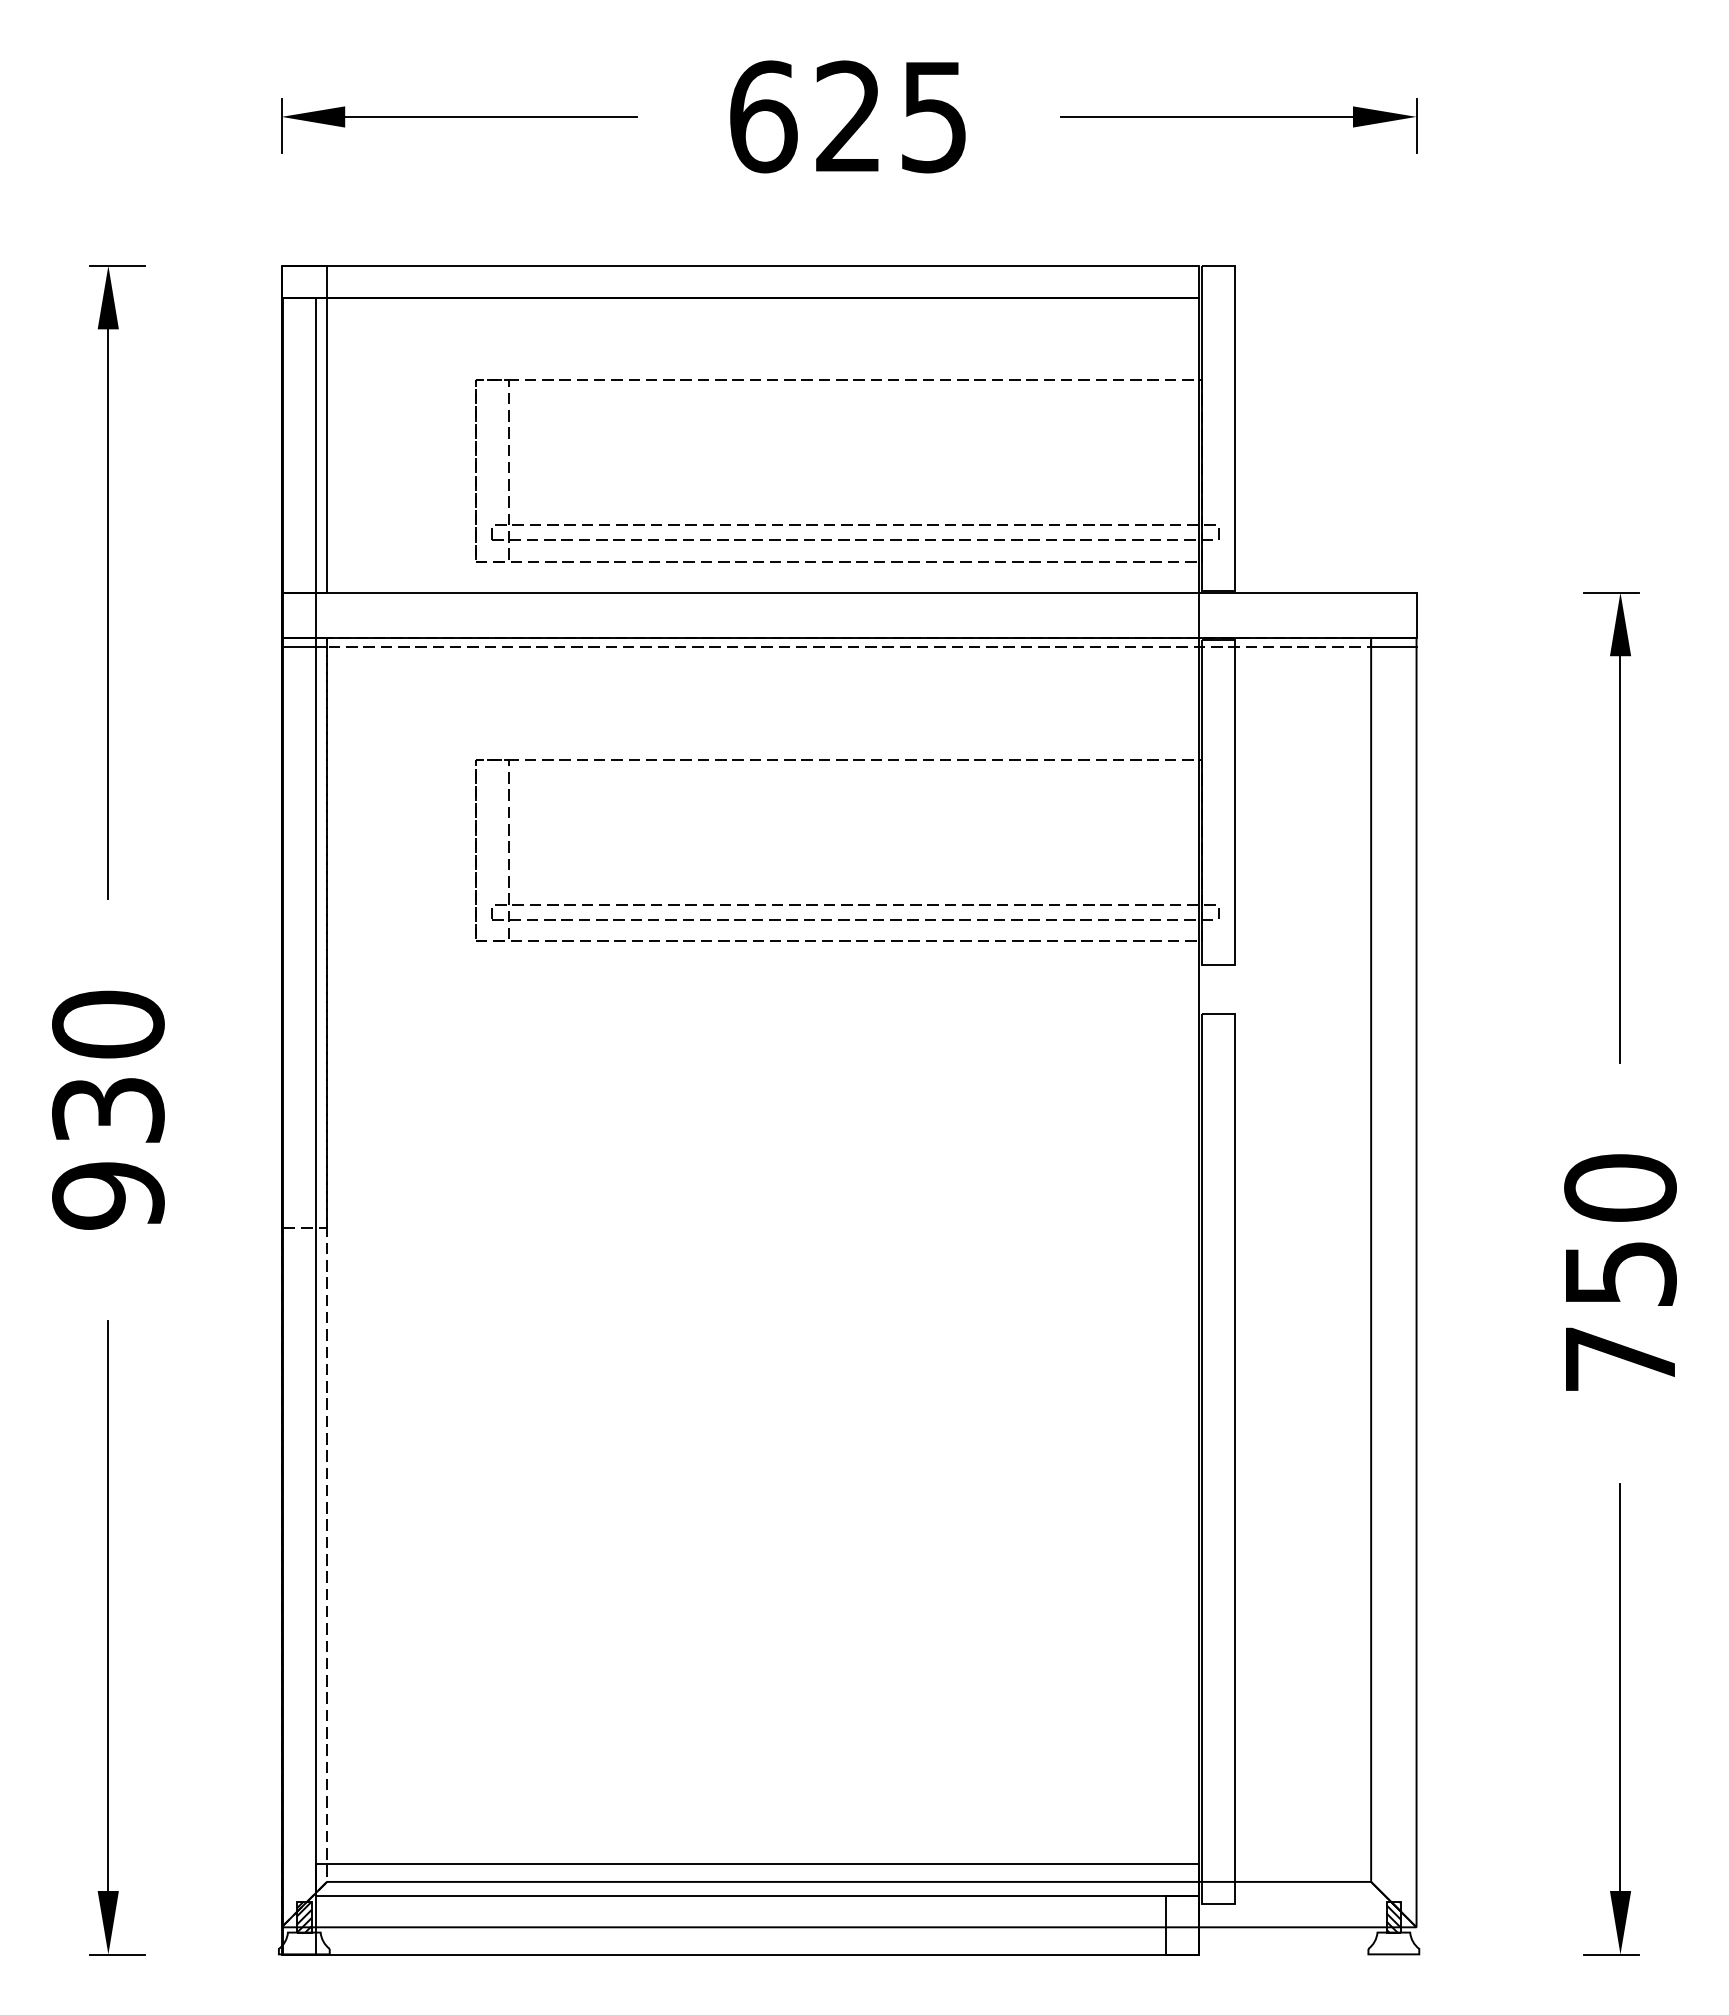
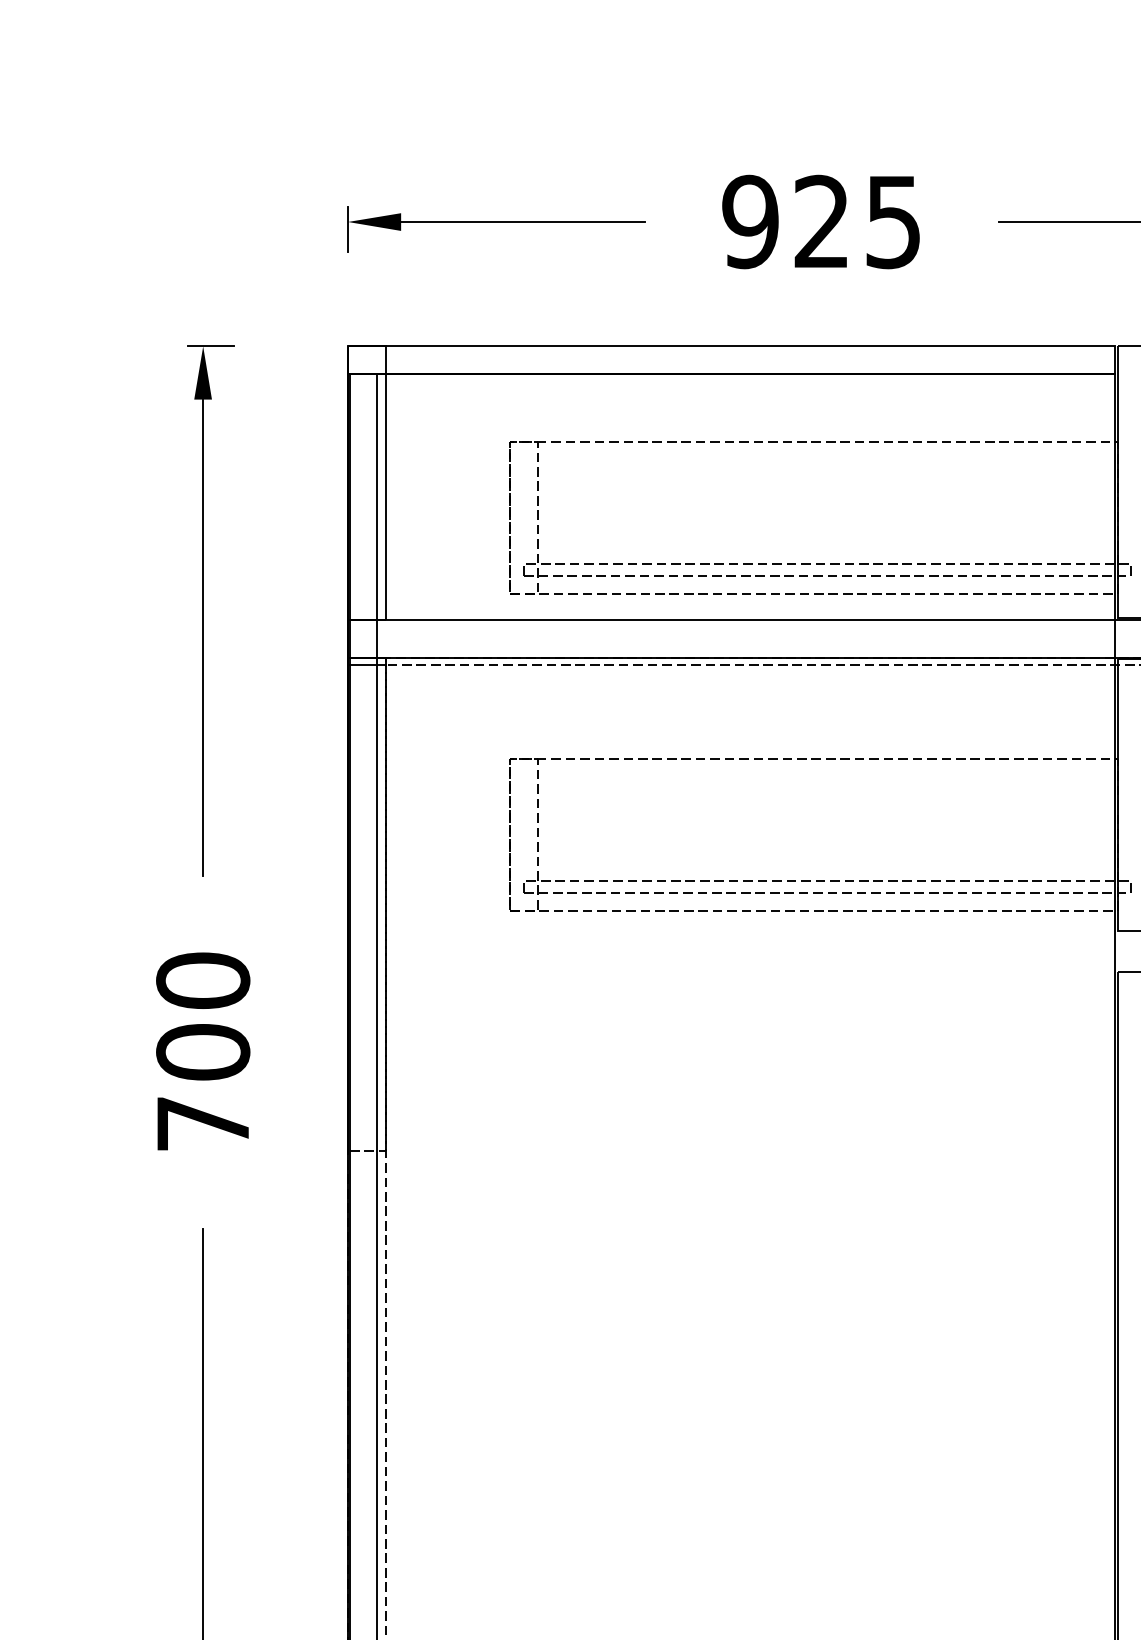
text: (763, 116) -> (750, 221), 625 -> 925
text: (108, 1152) -> (203, 1087), 930 -> 700

